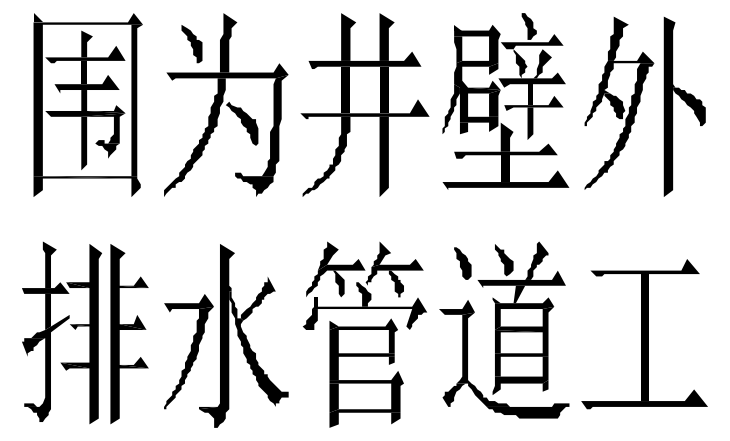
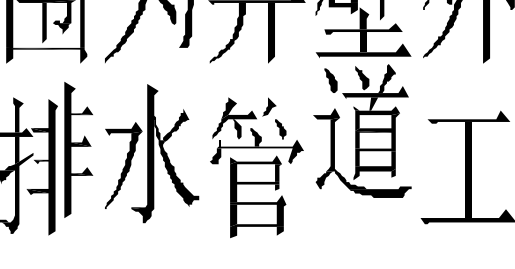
fill: (474, 128) -> (339, 11), removed
fill: (254, 184) -> (173, 54), removed
fill: (394, 271) -> (279, 119), removed
part: (504, 329) -> (362, 130), moved
part: (129, 334) -> (78, 150), moved
part: (226, 335) -> (152, 153), moved

